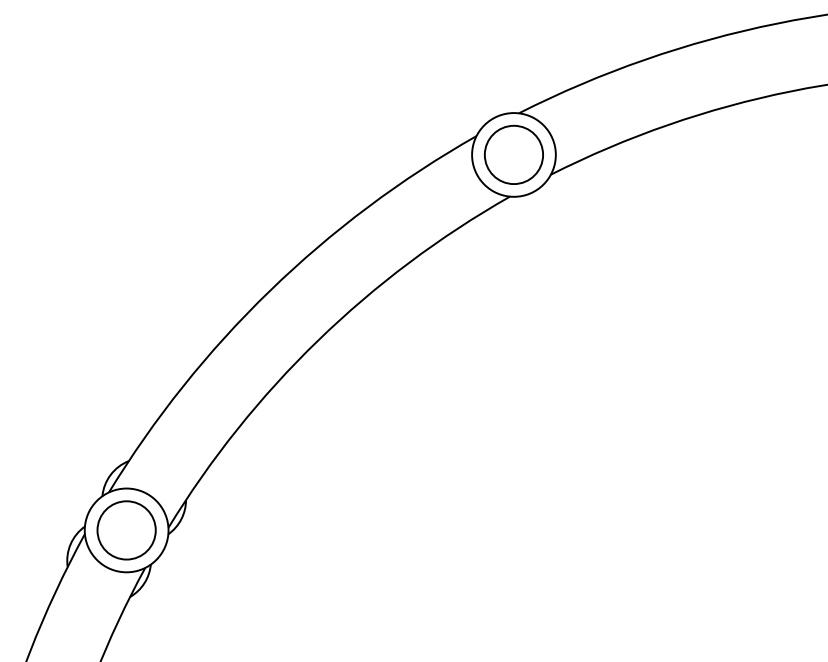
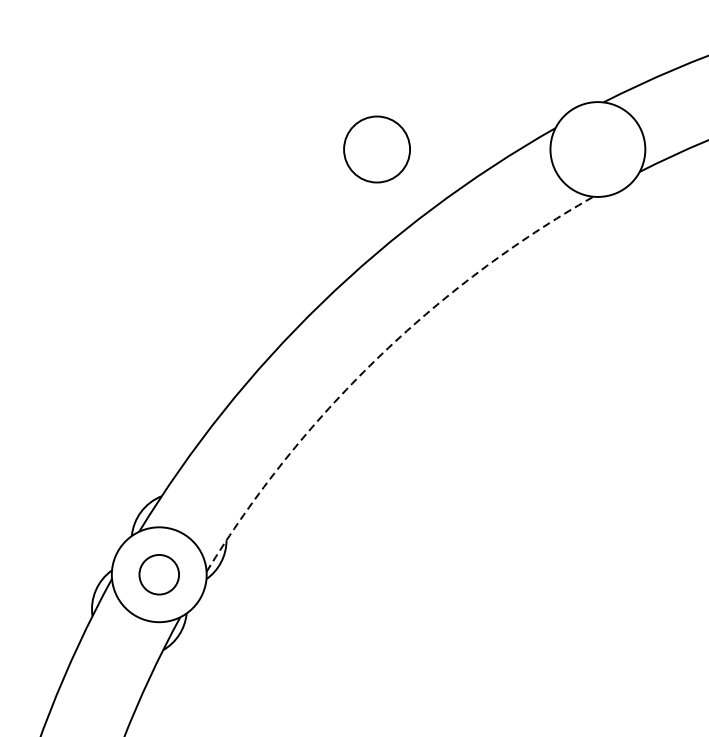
circle: (513, 154) -> (376, 149), moved
arc: (318, 340) -> (376, 359), solid -> dashed
circle: (126, 530) -> (159, 574), size x0.6

